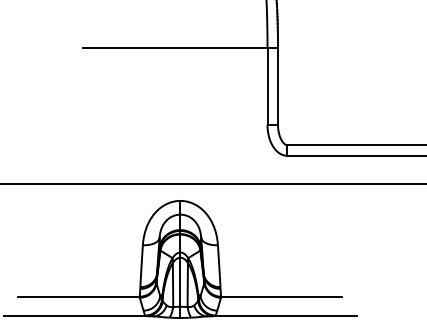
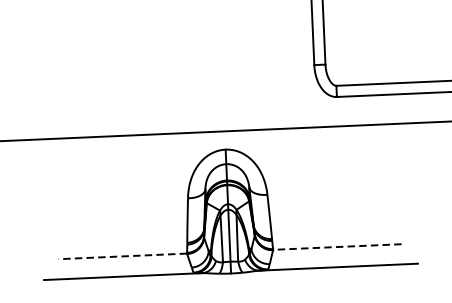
line: (79, 297) -> (123, 256), solid -> dashed
line: (281, 297) -> (337, 247), solid -> dashed

